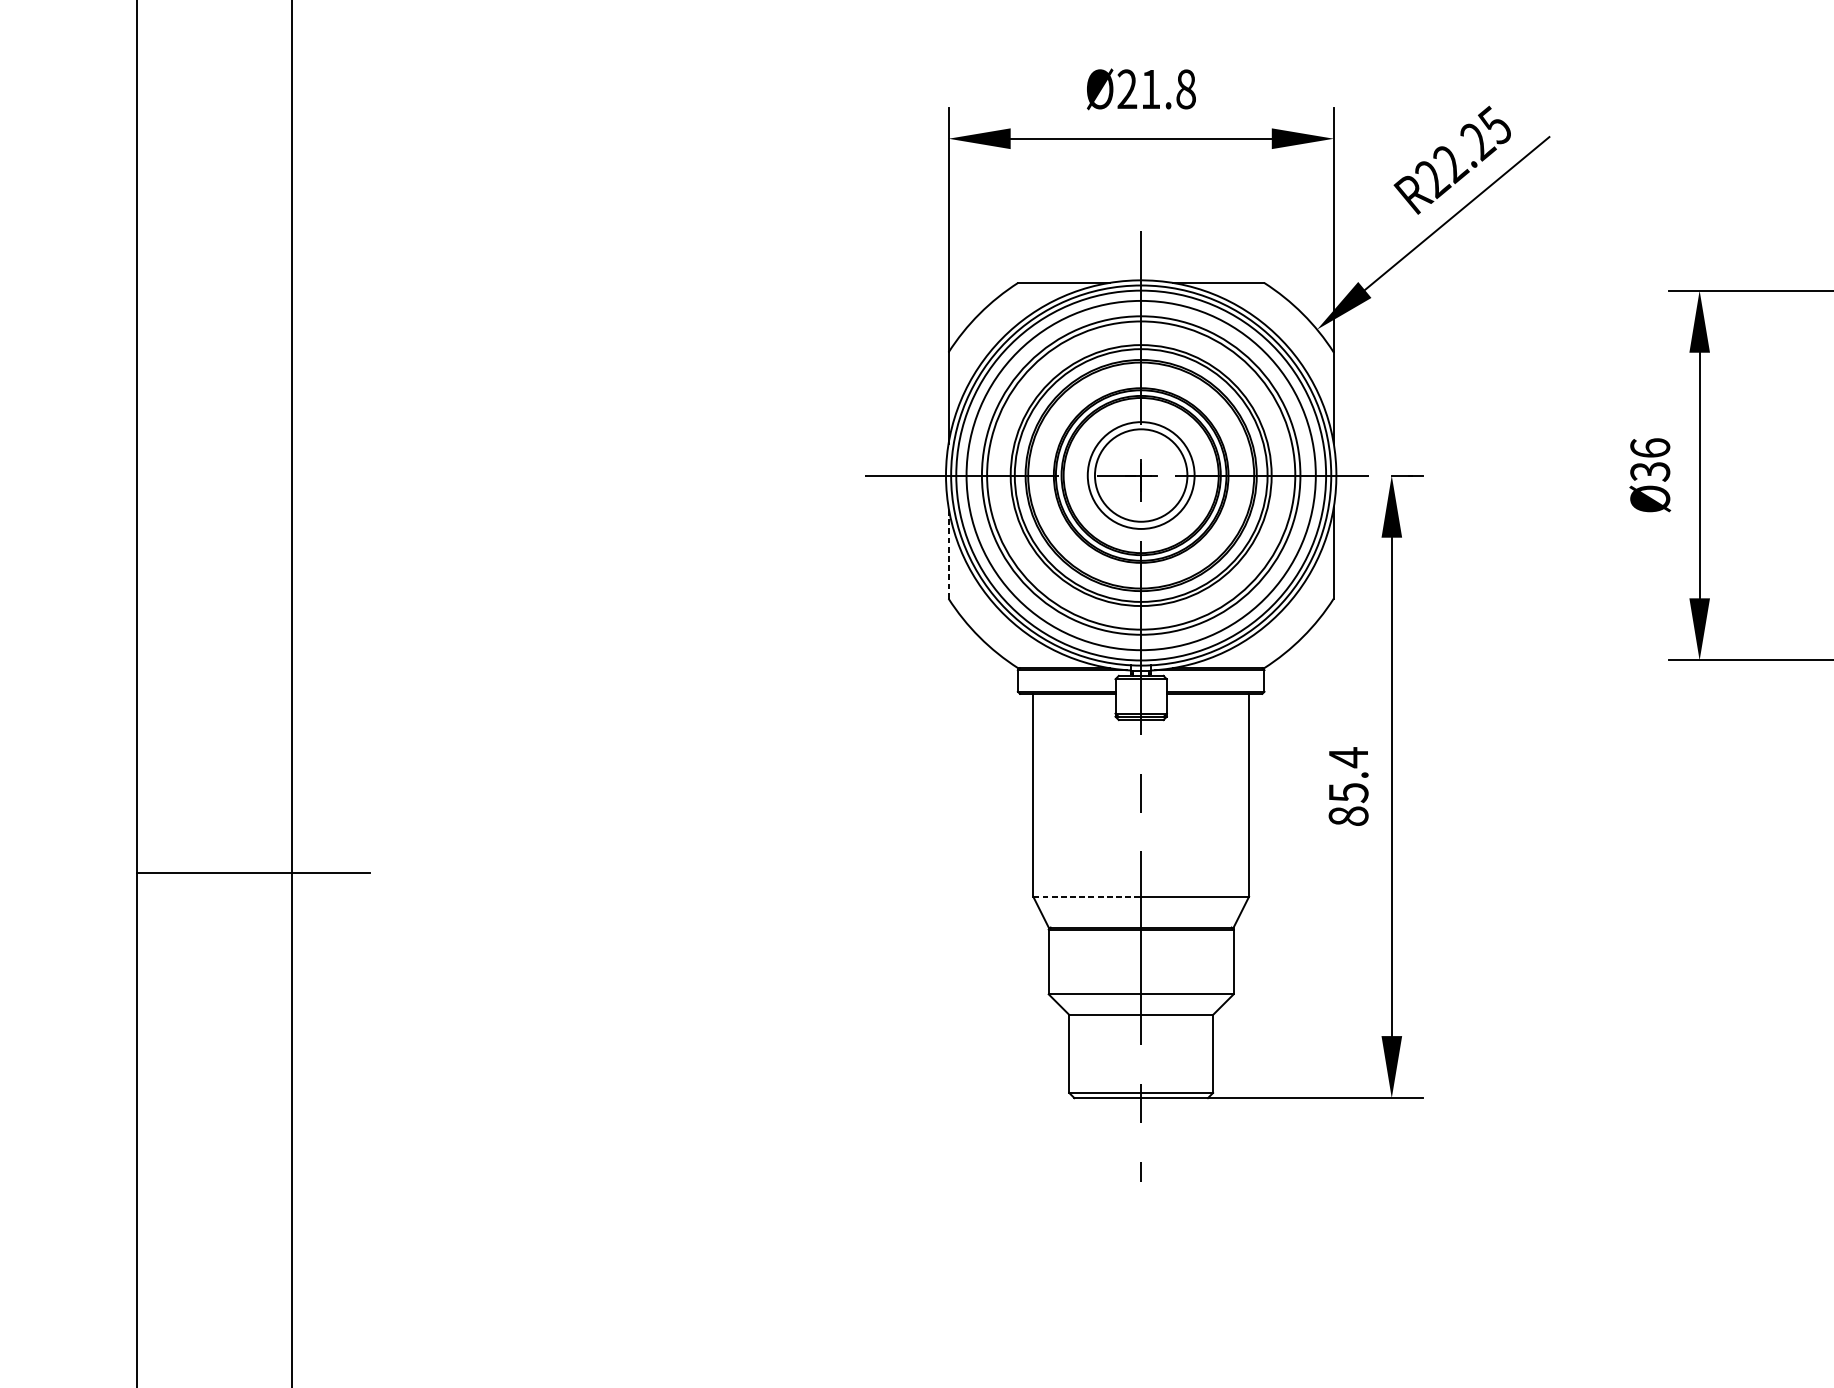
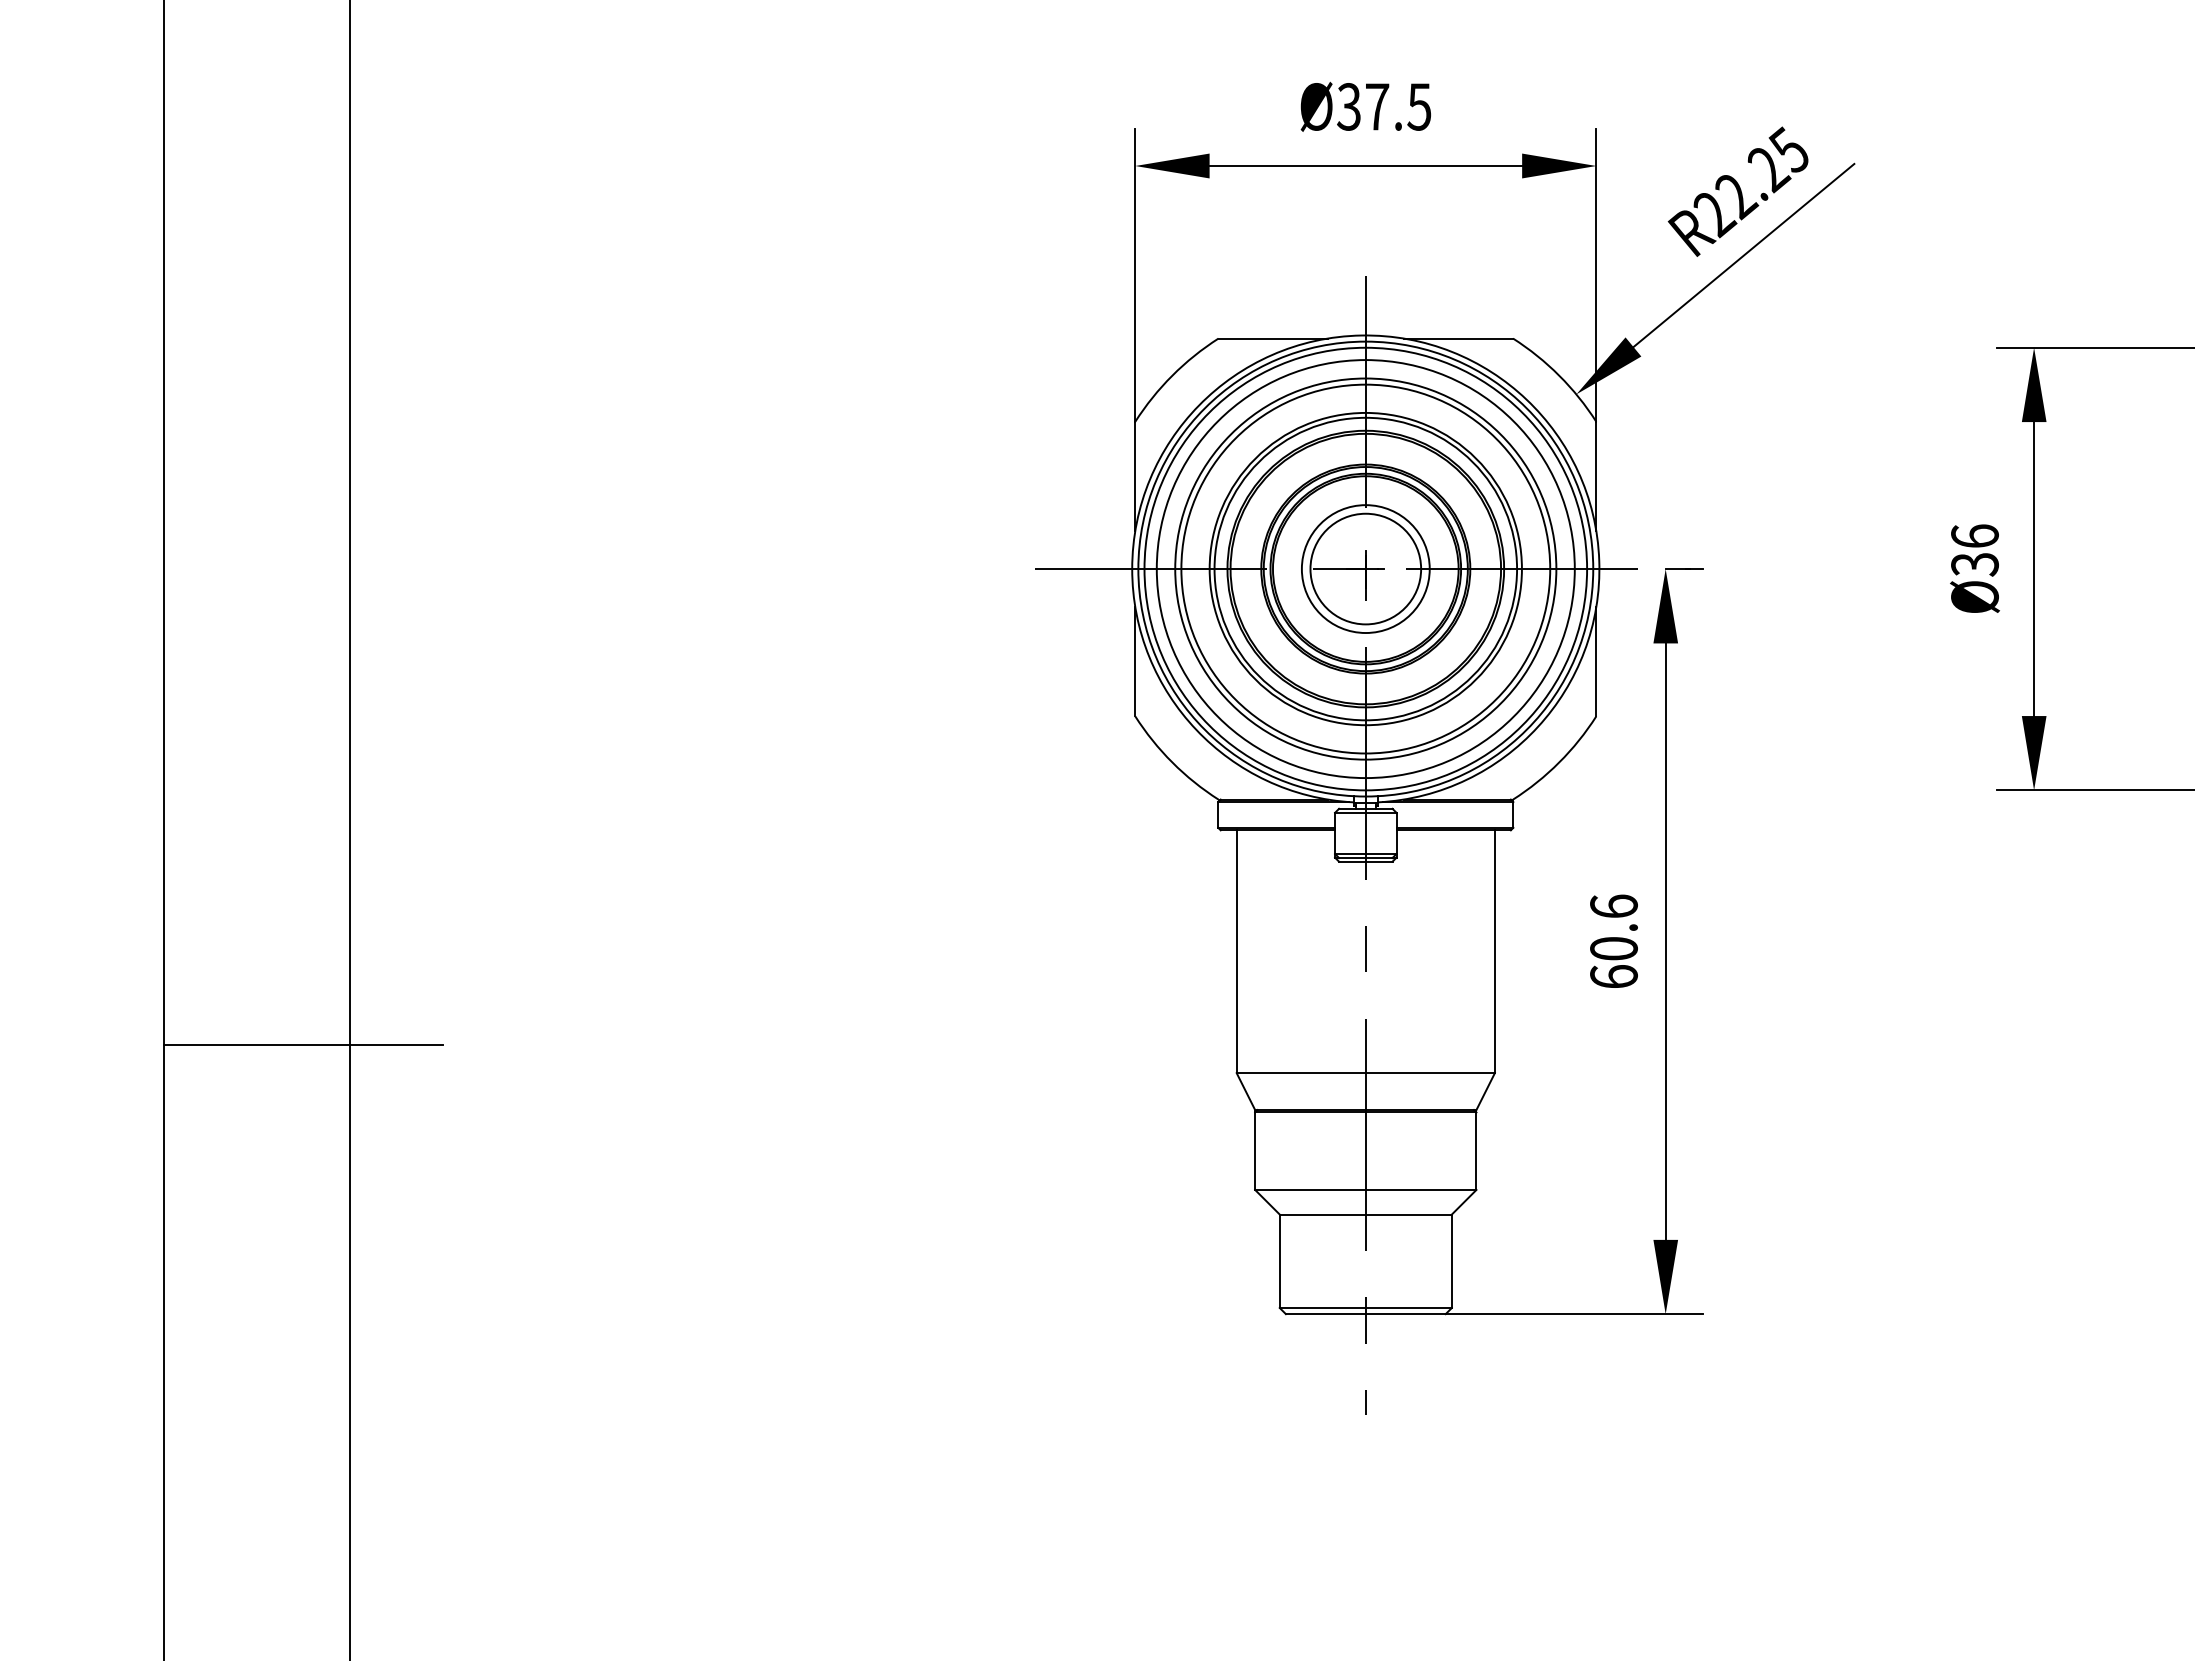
text: (1156, 89) -> (1384, 106), Ø21.8 -> Ø37.5
line: (948, 552) -> (1135, 661), dashed -> solid
text: (1348, 786) -> (1613, 941), 85.4 -> 60.6
line: (1087, 897) -> (1301, 1073), dashed -> solid

